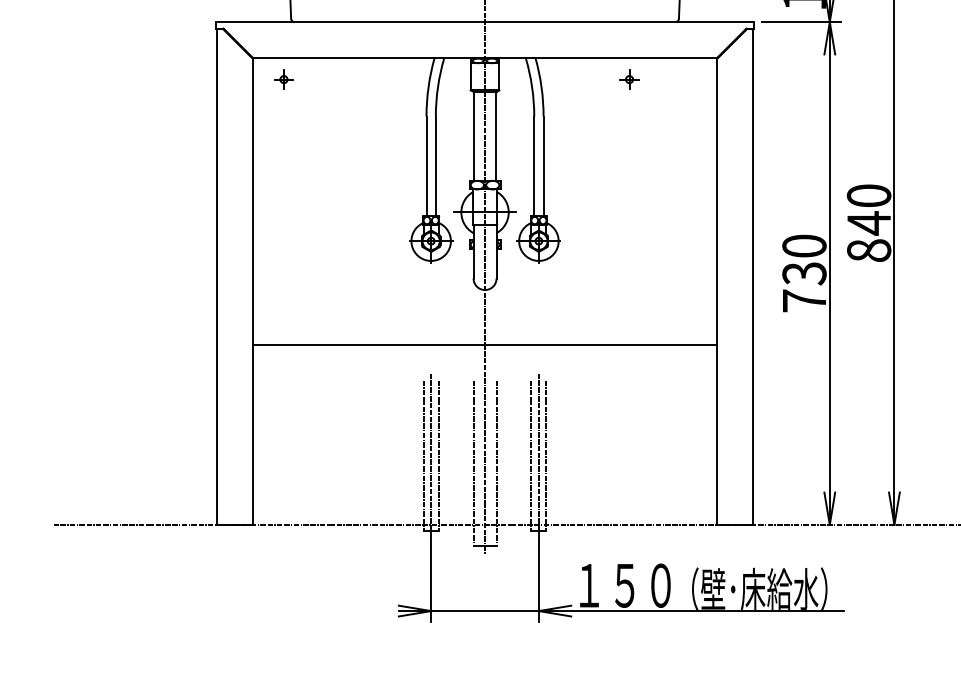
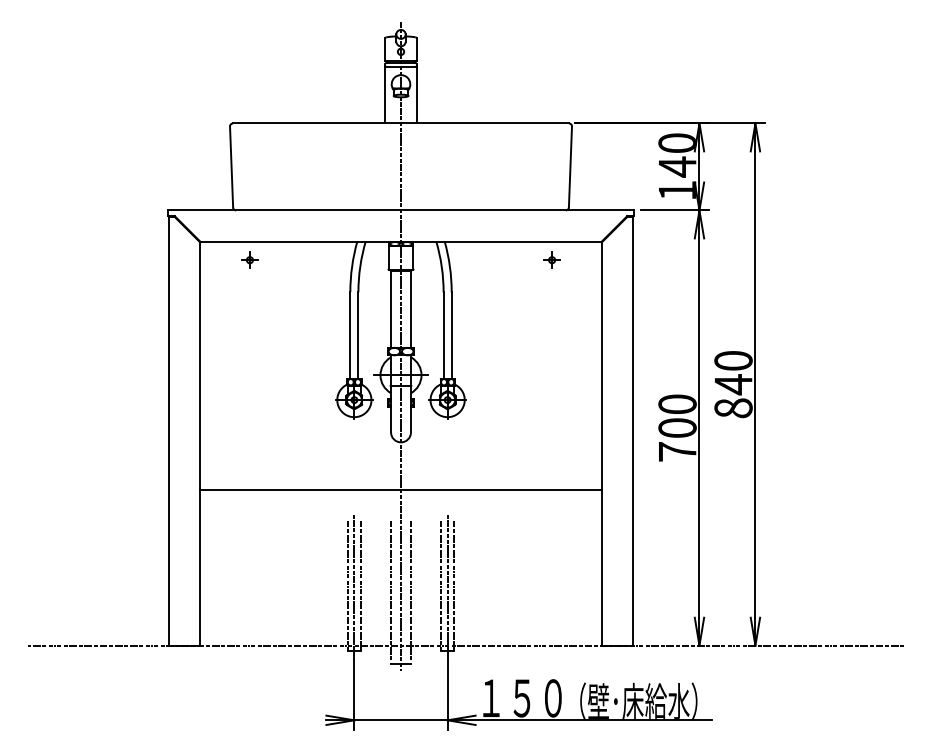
part: (283, 78) -> (249, 259), moved
part: (628, 78) -> (551, 259), moved
text: (804, 274) -> (677, 428), 730 -> 700

